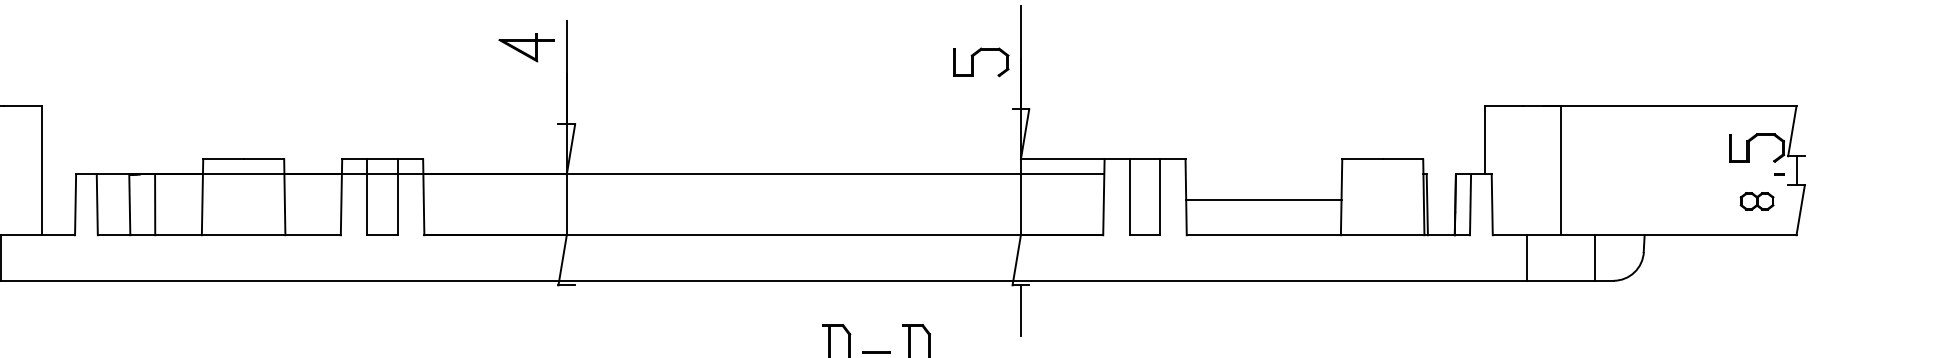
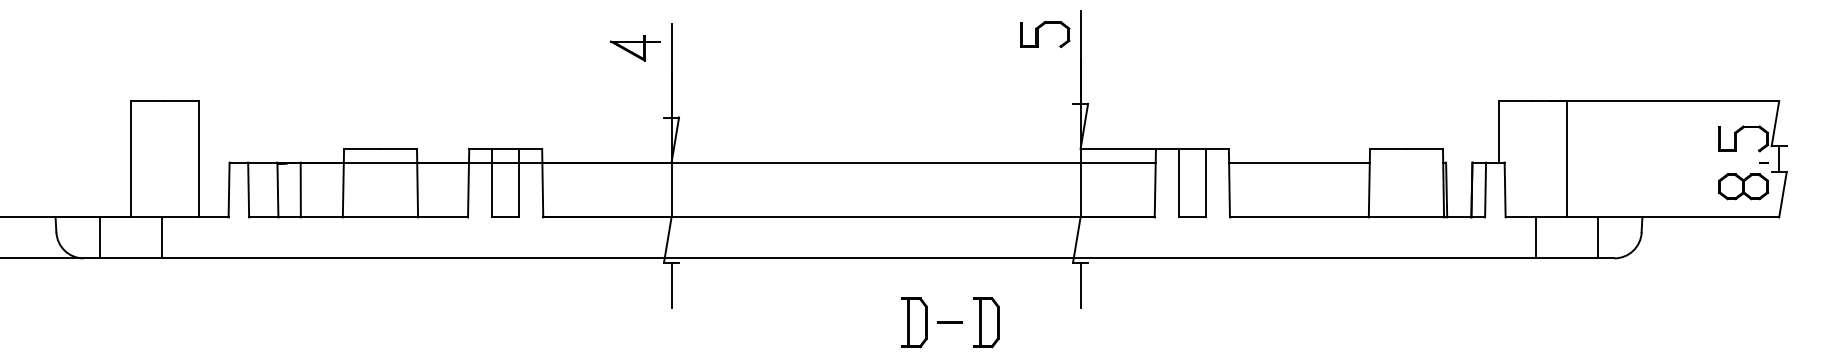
part: (974, 62) -> (1038, 34), moved
line: (1263, 199) -> (1299, 162), moved
part: (1756, 200) -> (1743, 186), size x1.67
line: (566, 309) -> (671, 284), added

